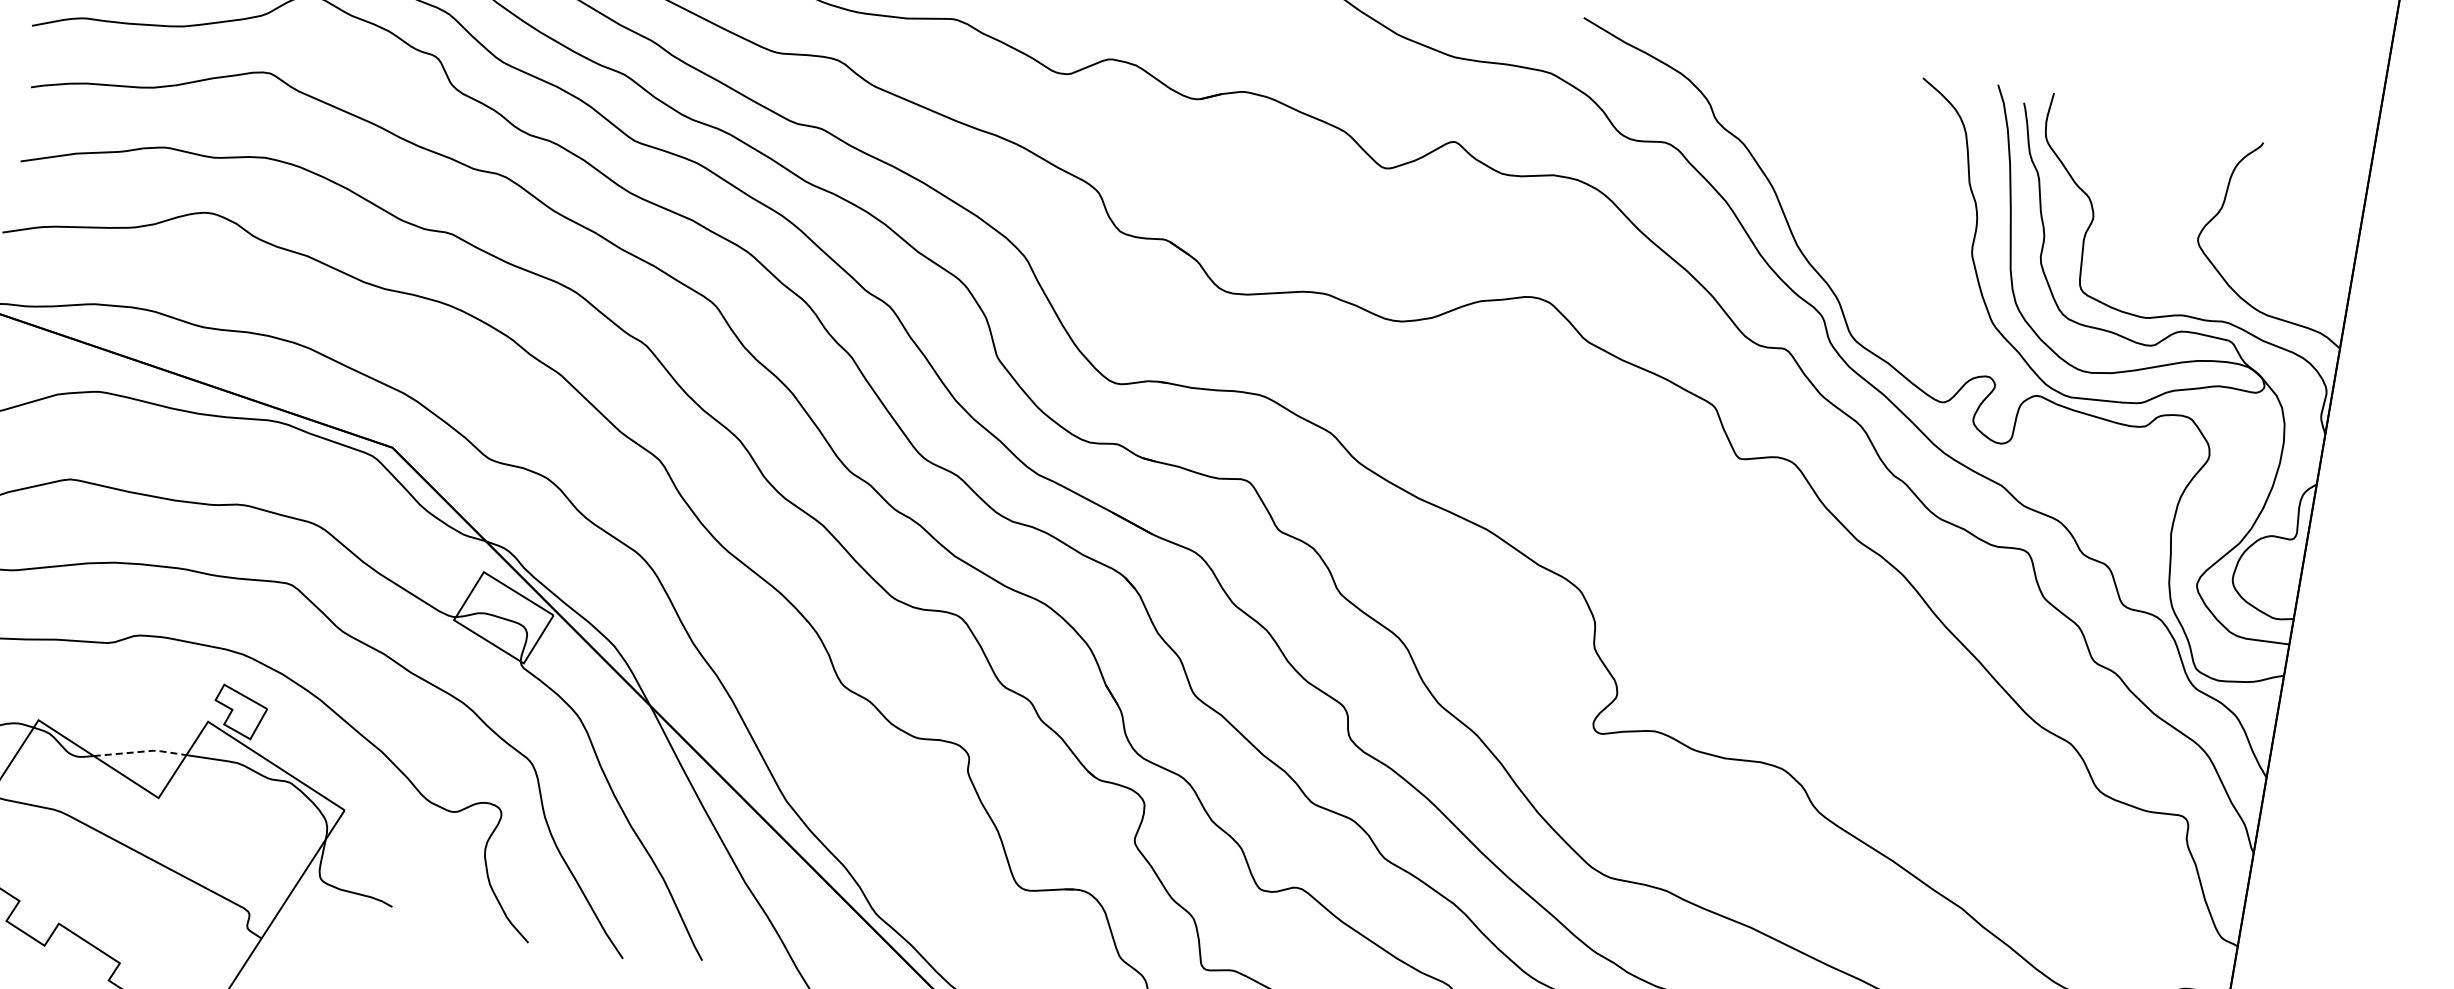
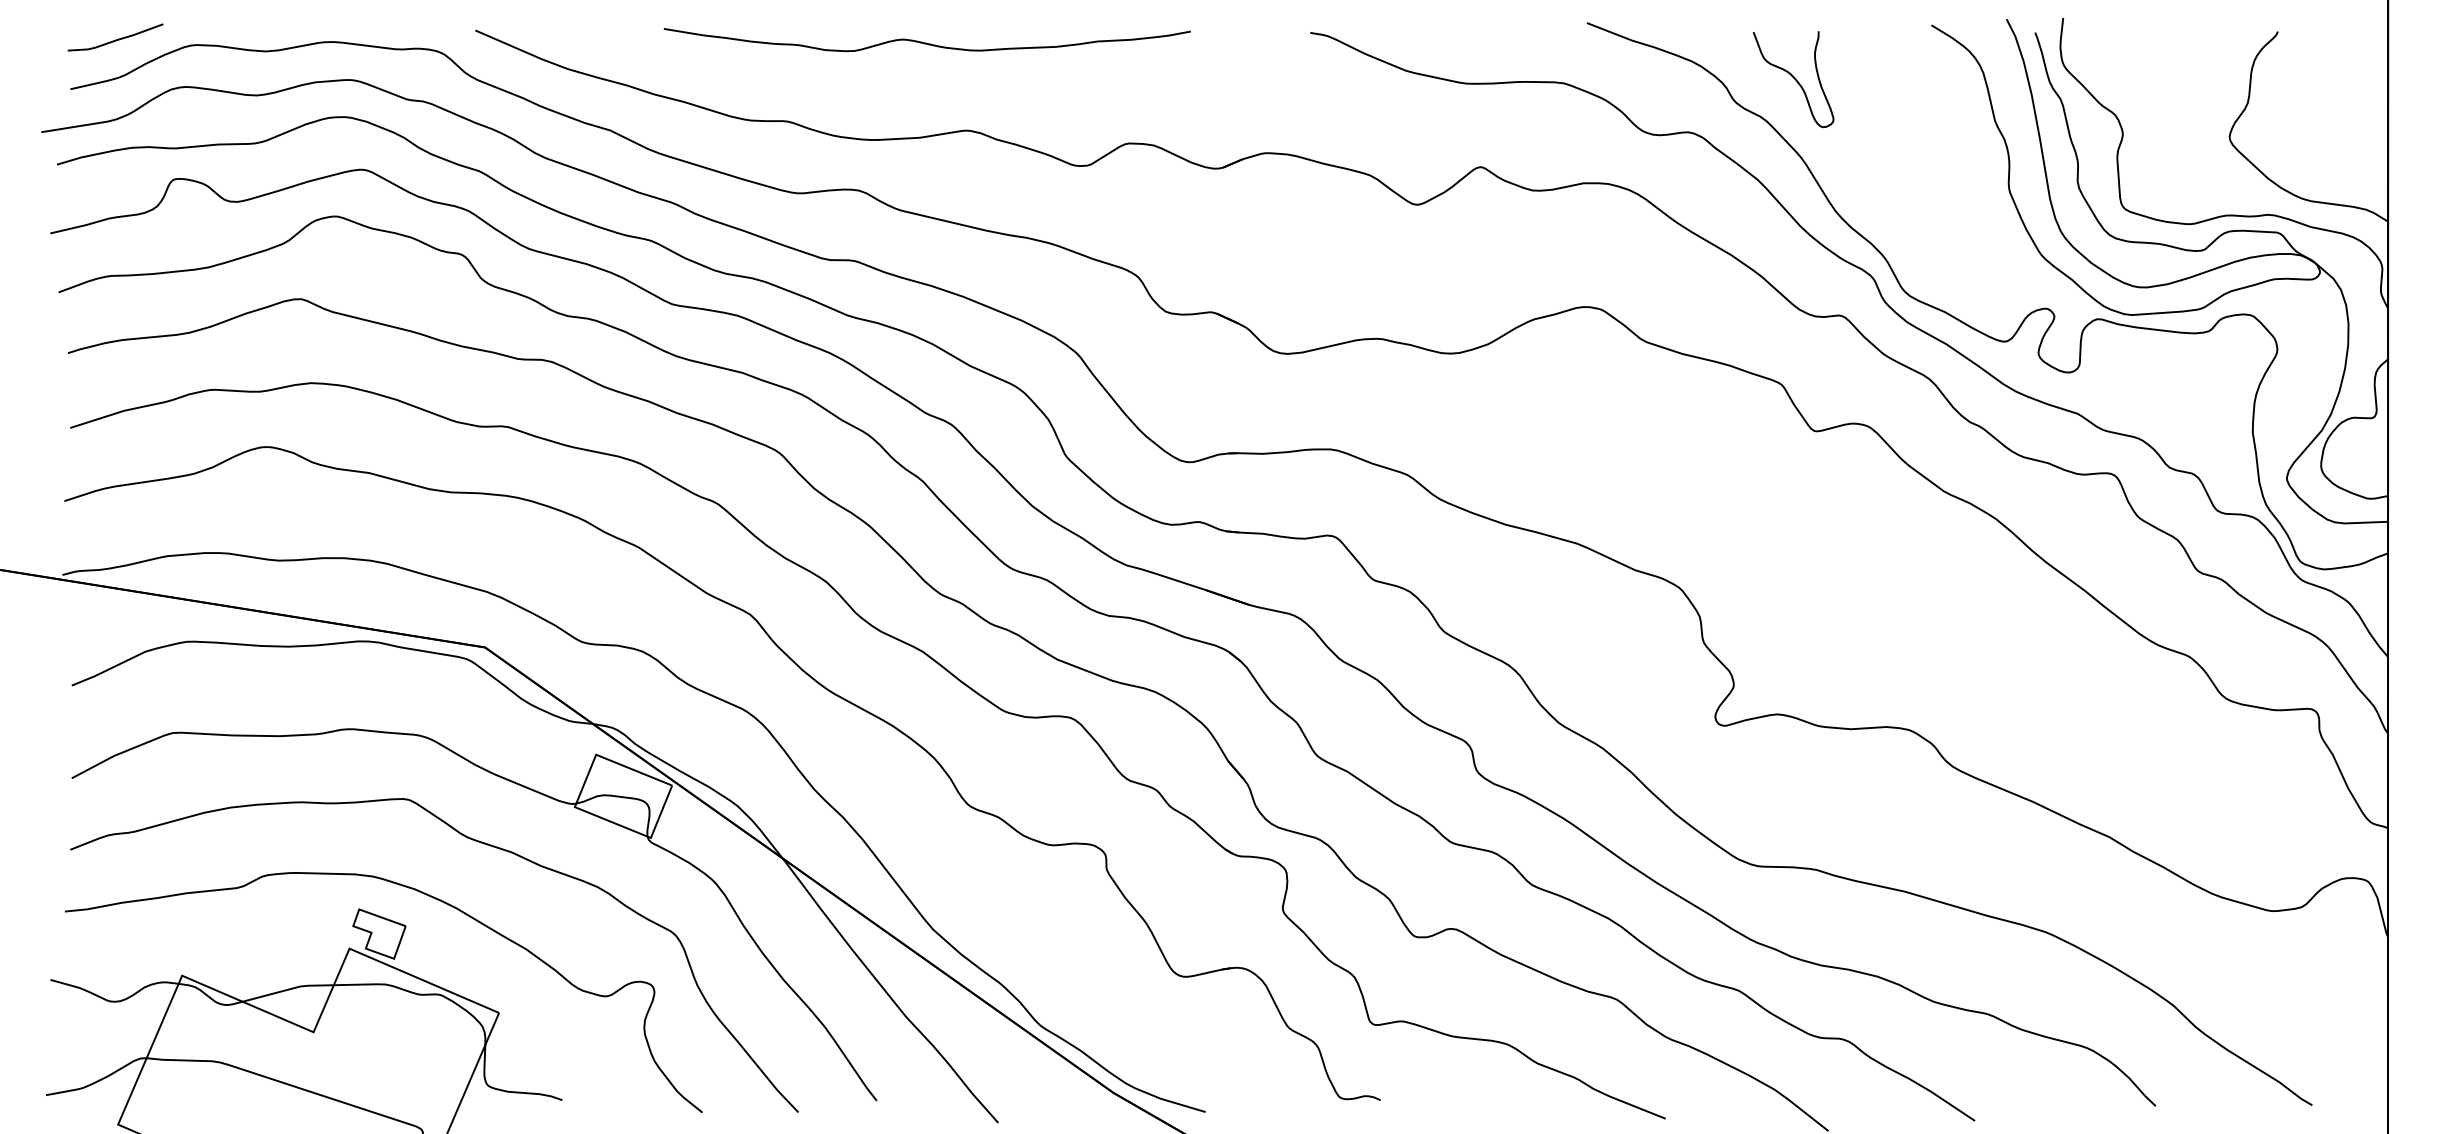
curve: (1778, 107) -> (1793, 78), added
line: (141, 751) -> (288, 989), dashed -> solid

